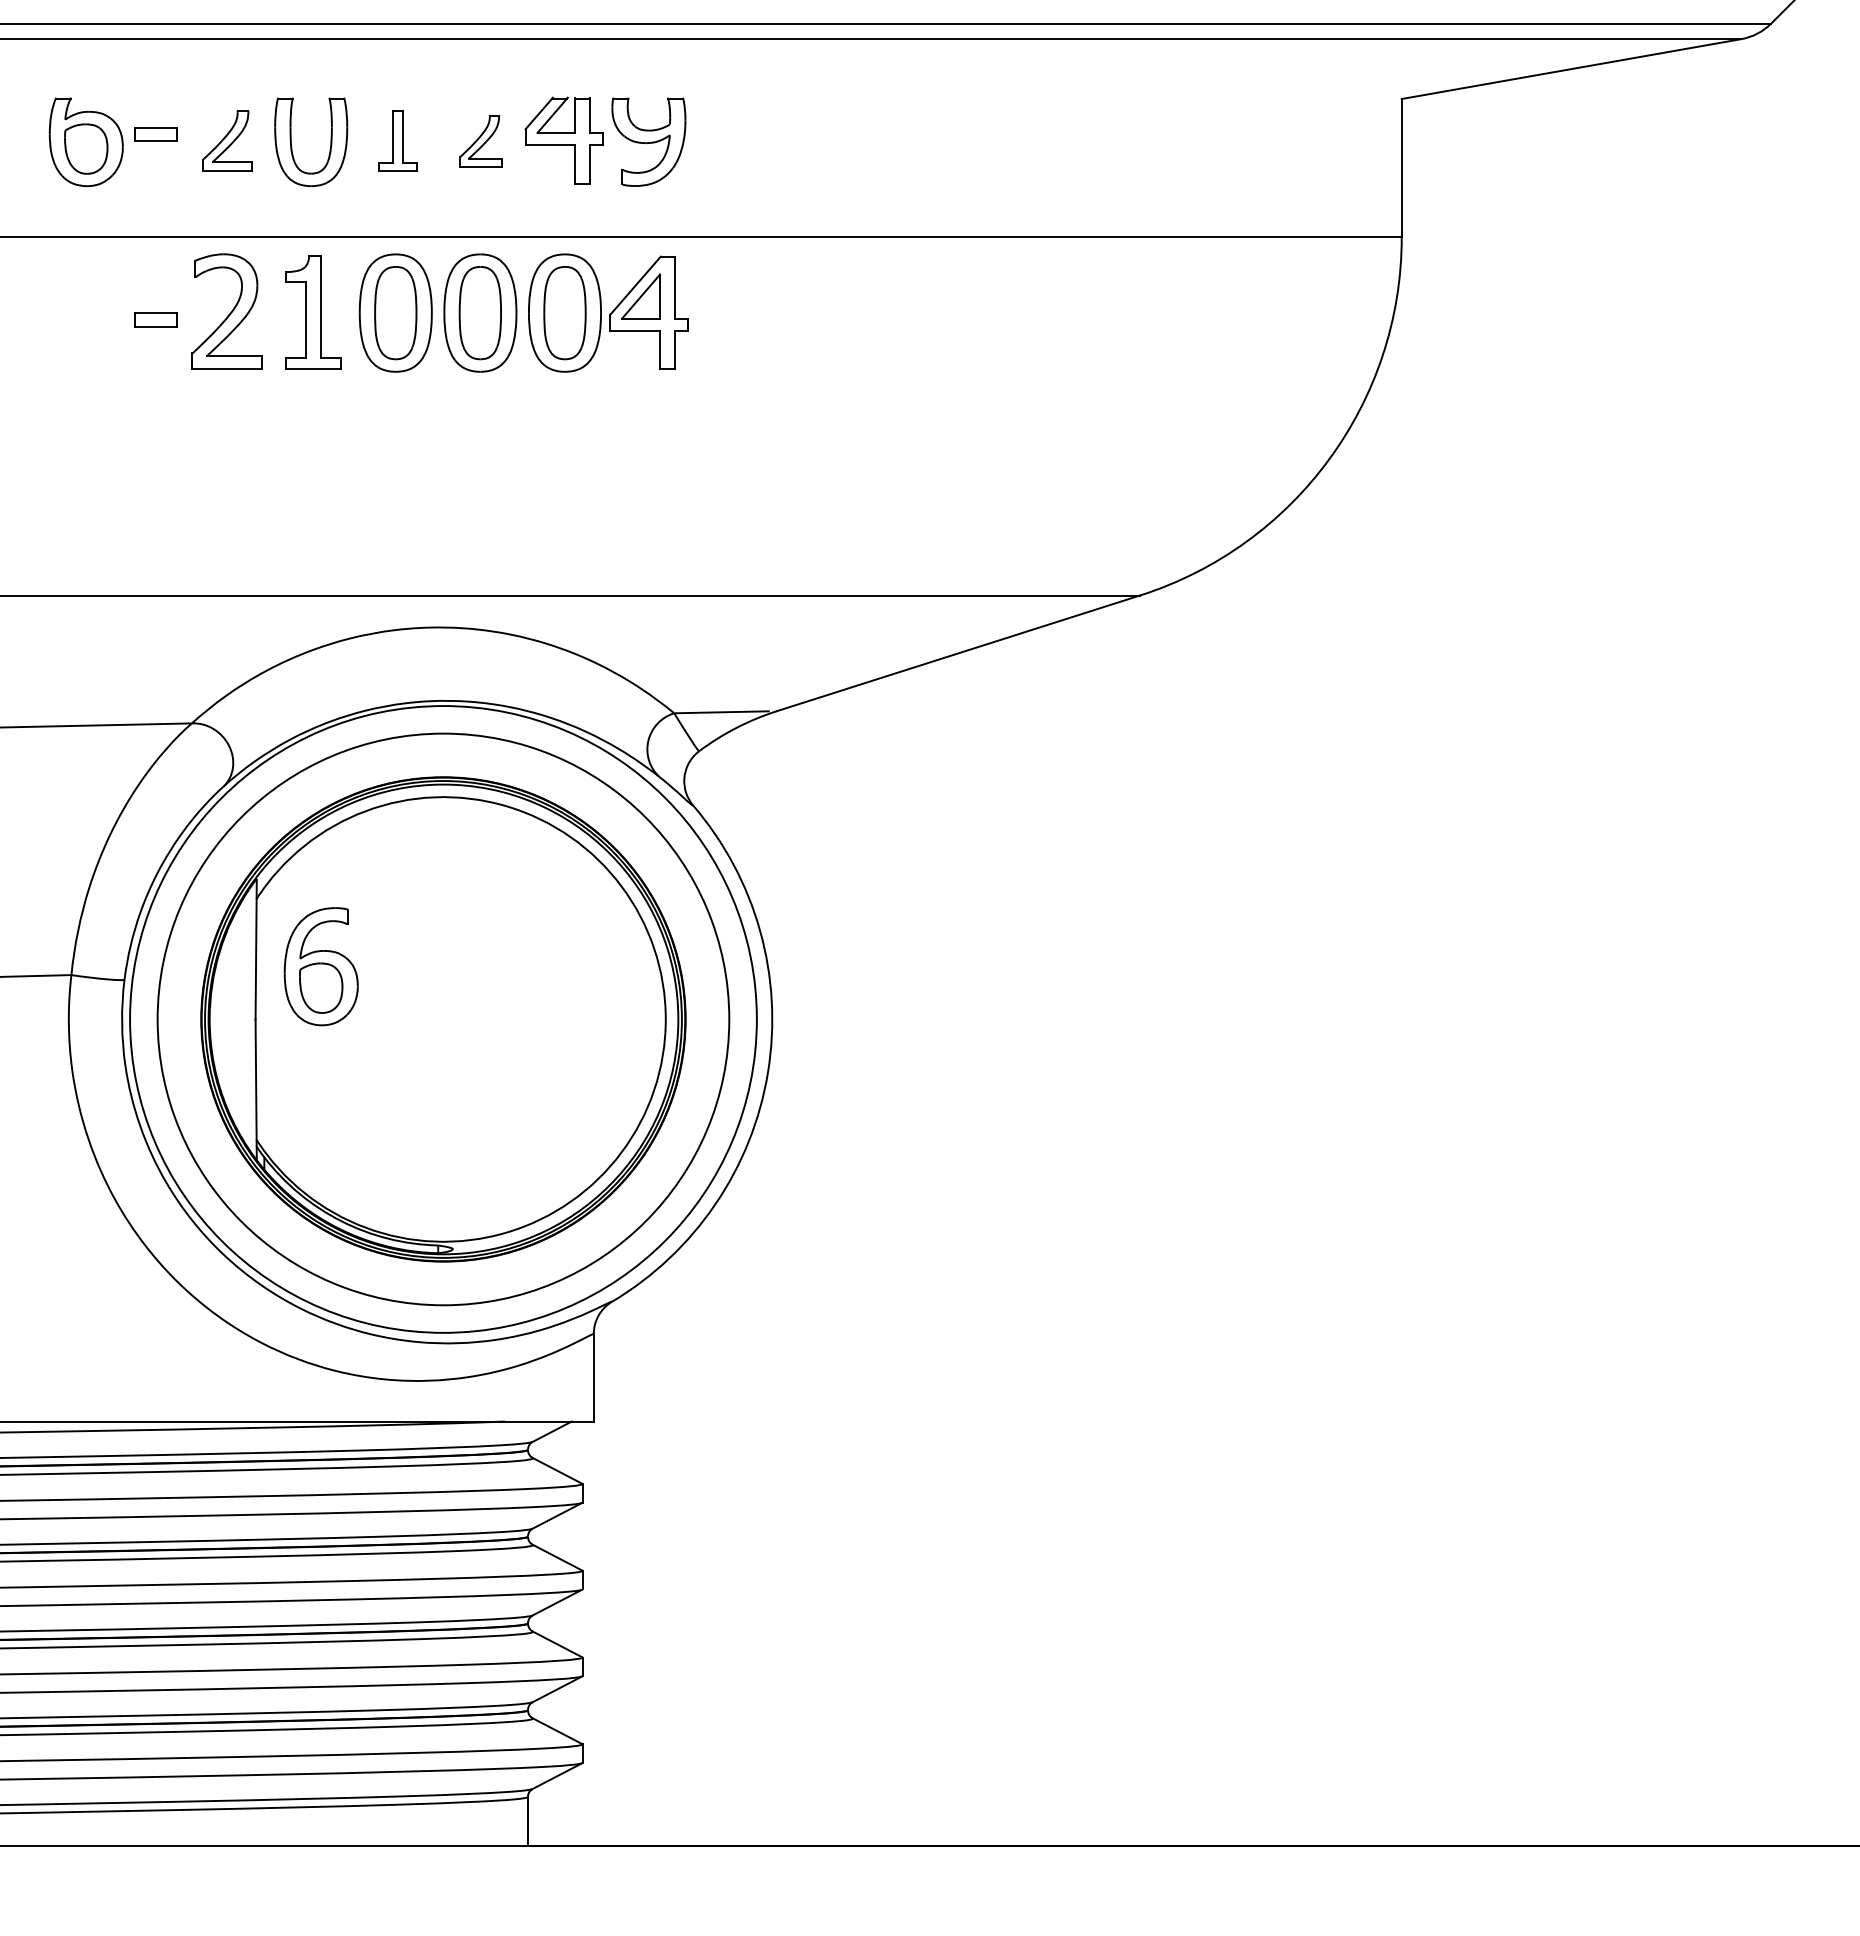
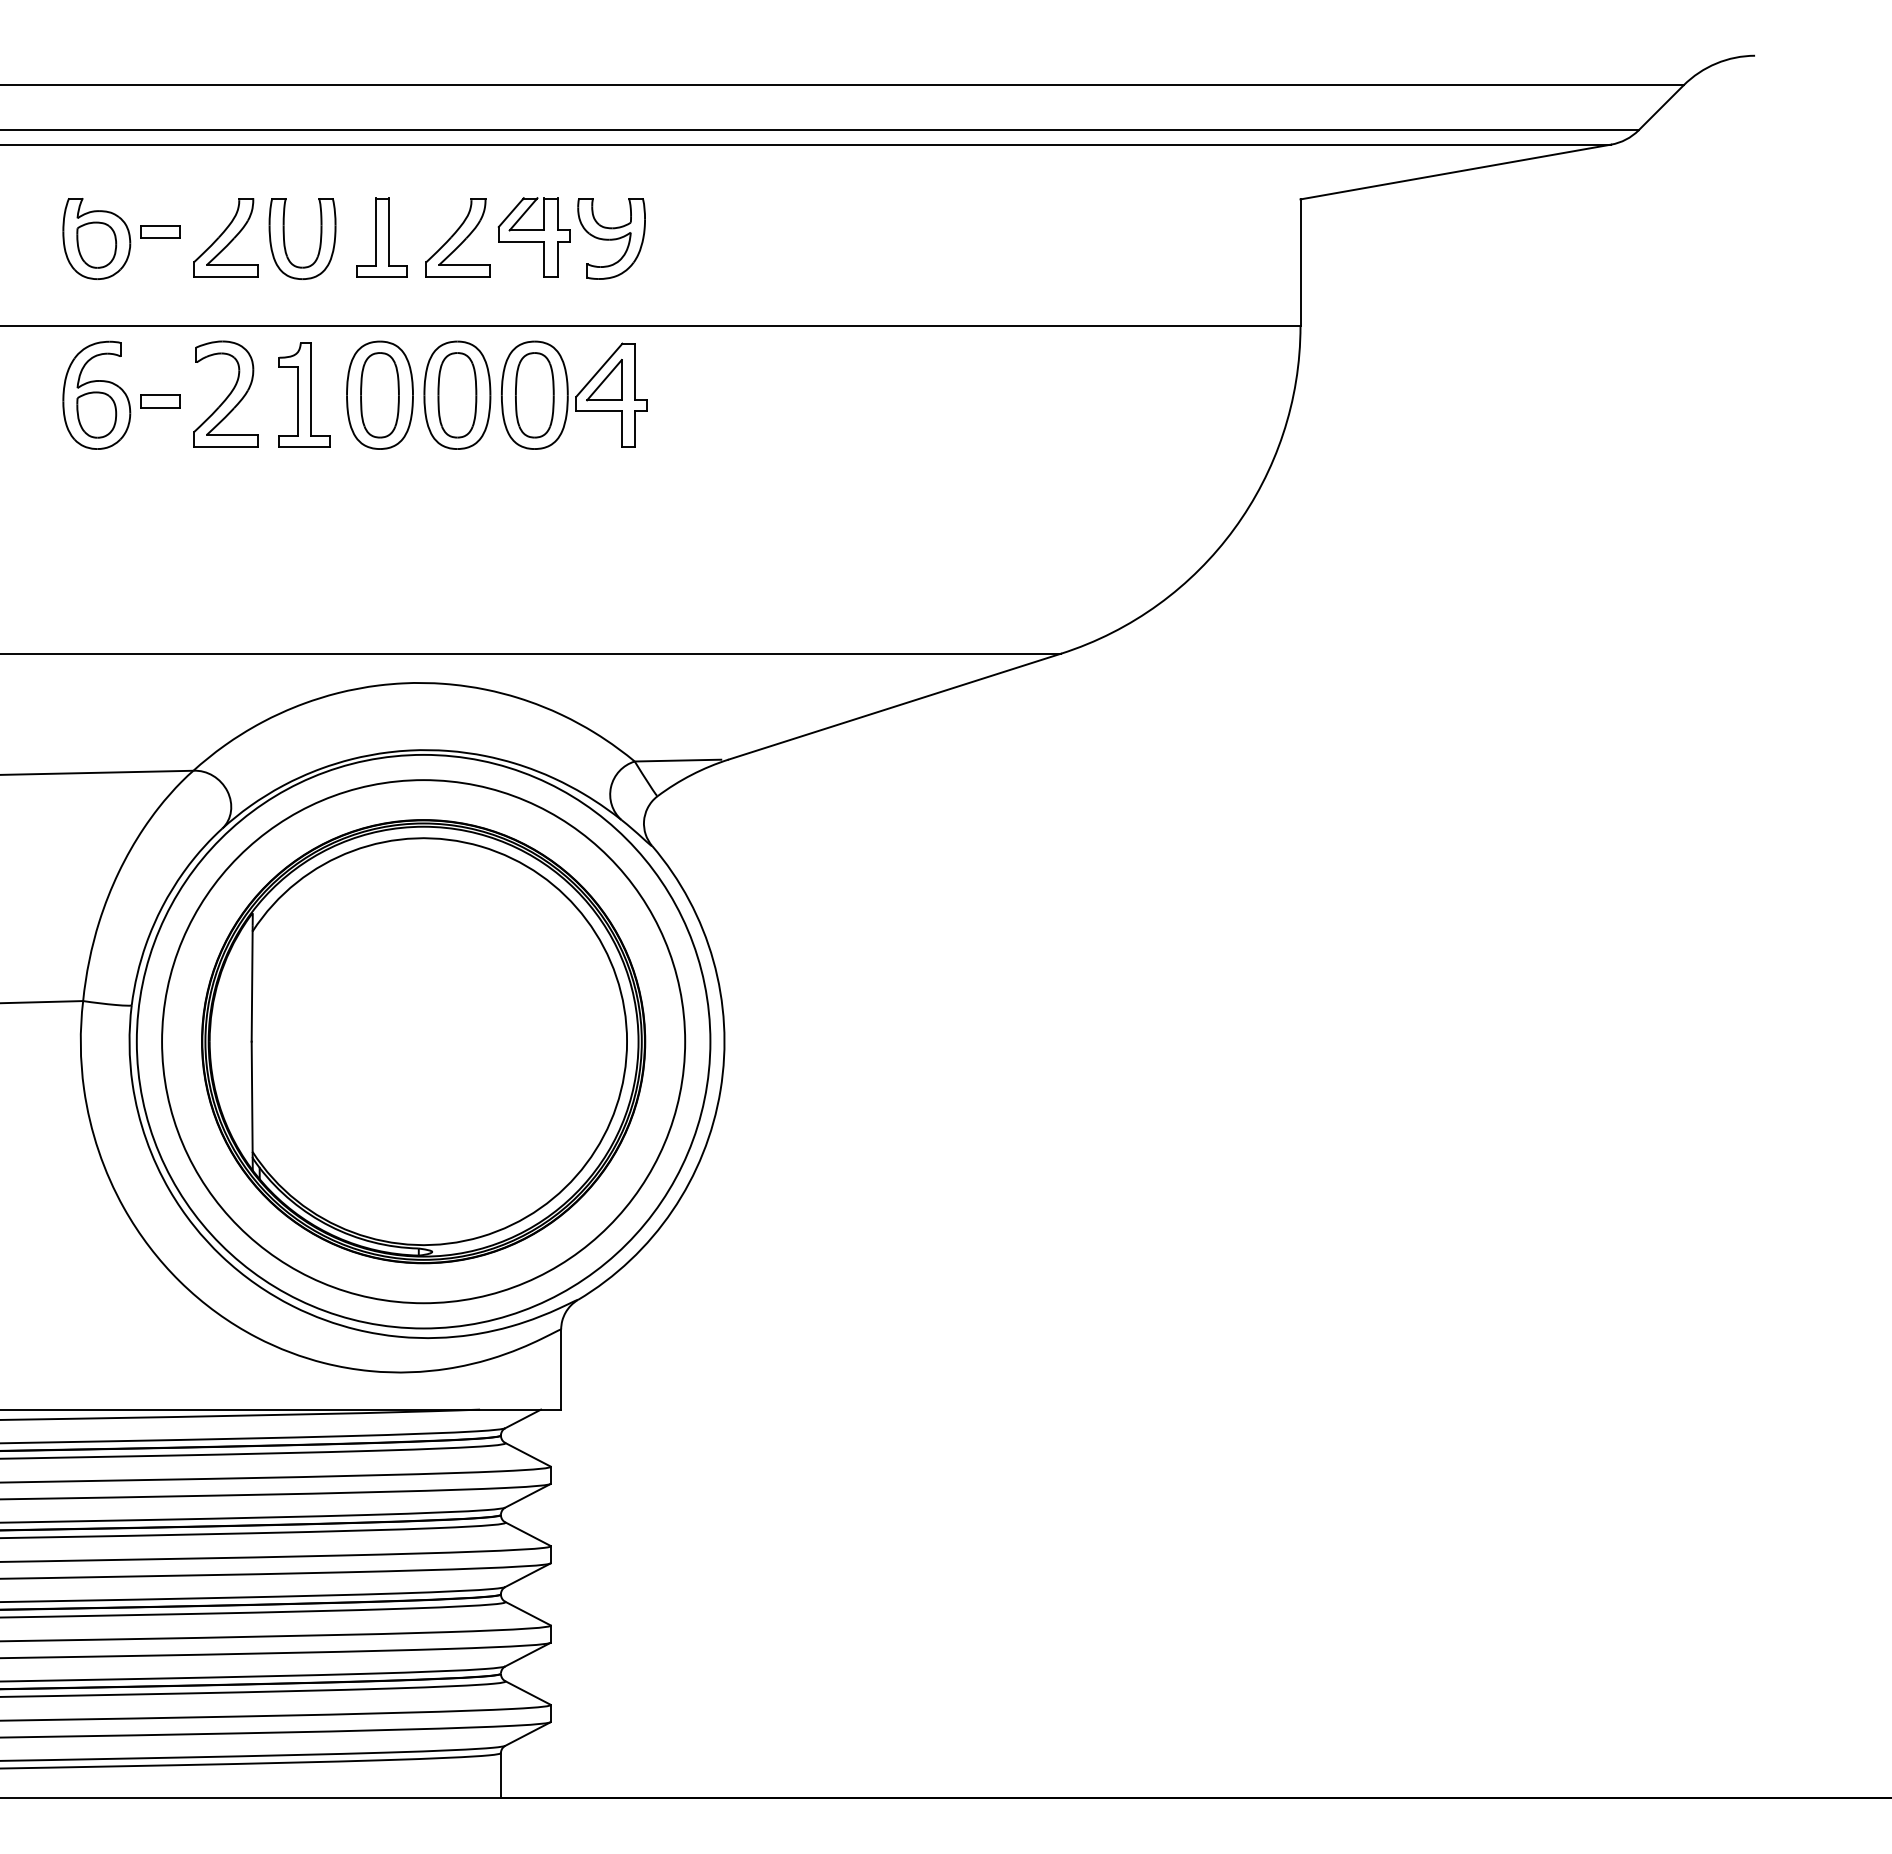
part: (226, 140) -> (225, 237), size x1.43
part: (397, 140) -> (381, 237), size x1.43
part: (480, 140) -> (457, 237), size x1.67
part: (320, 965) -> (96, 394), moved

